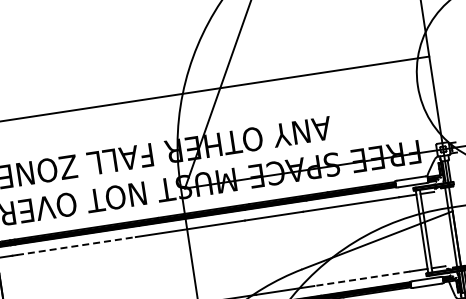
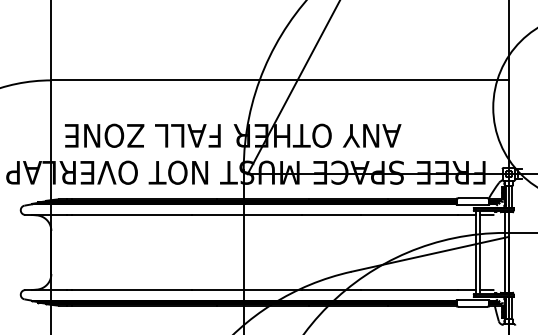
line: (77, 245) -> (132, 214), dashed -> solid
line: (362, 279) -> (409, 290), dashed -> solid

